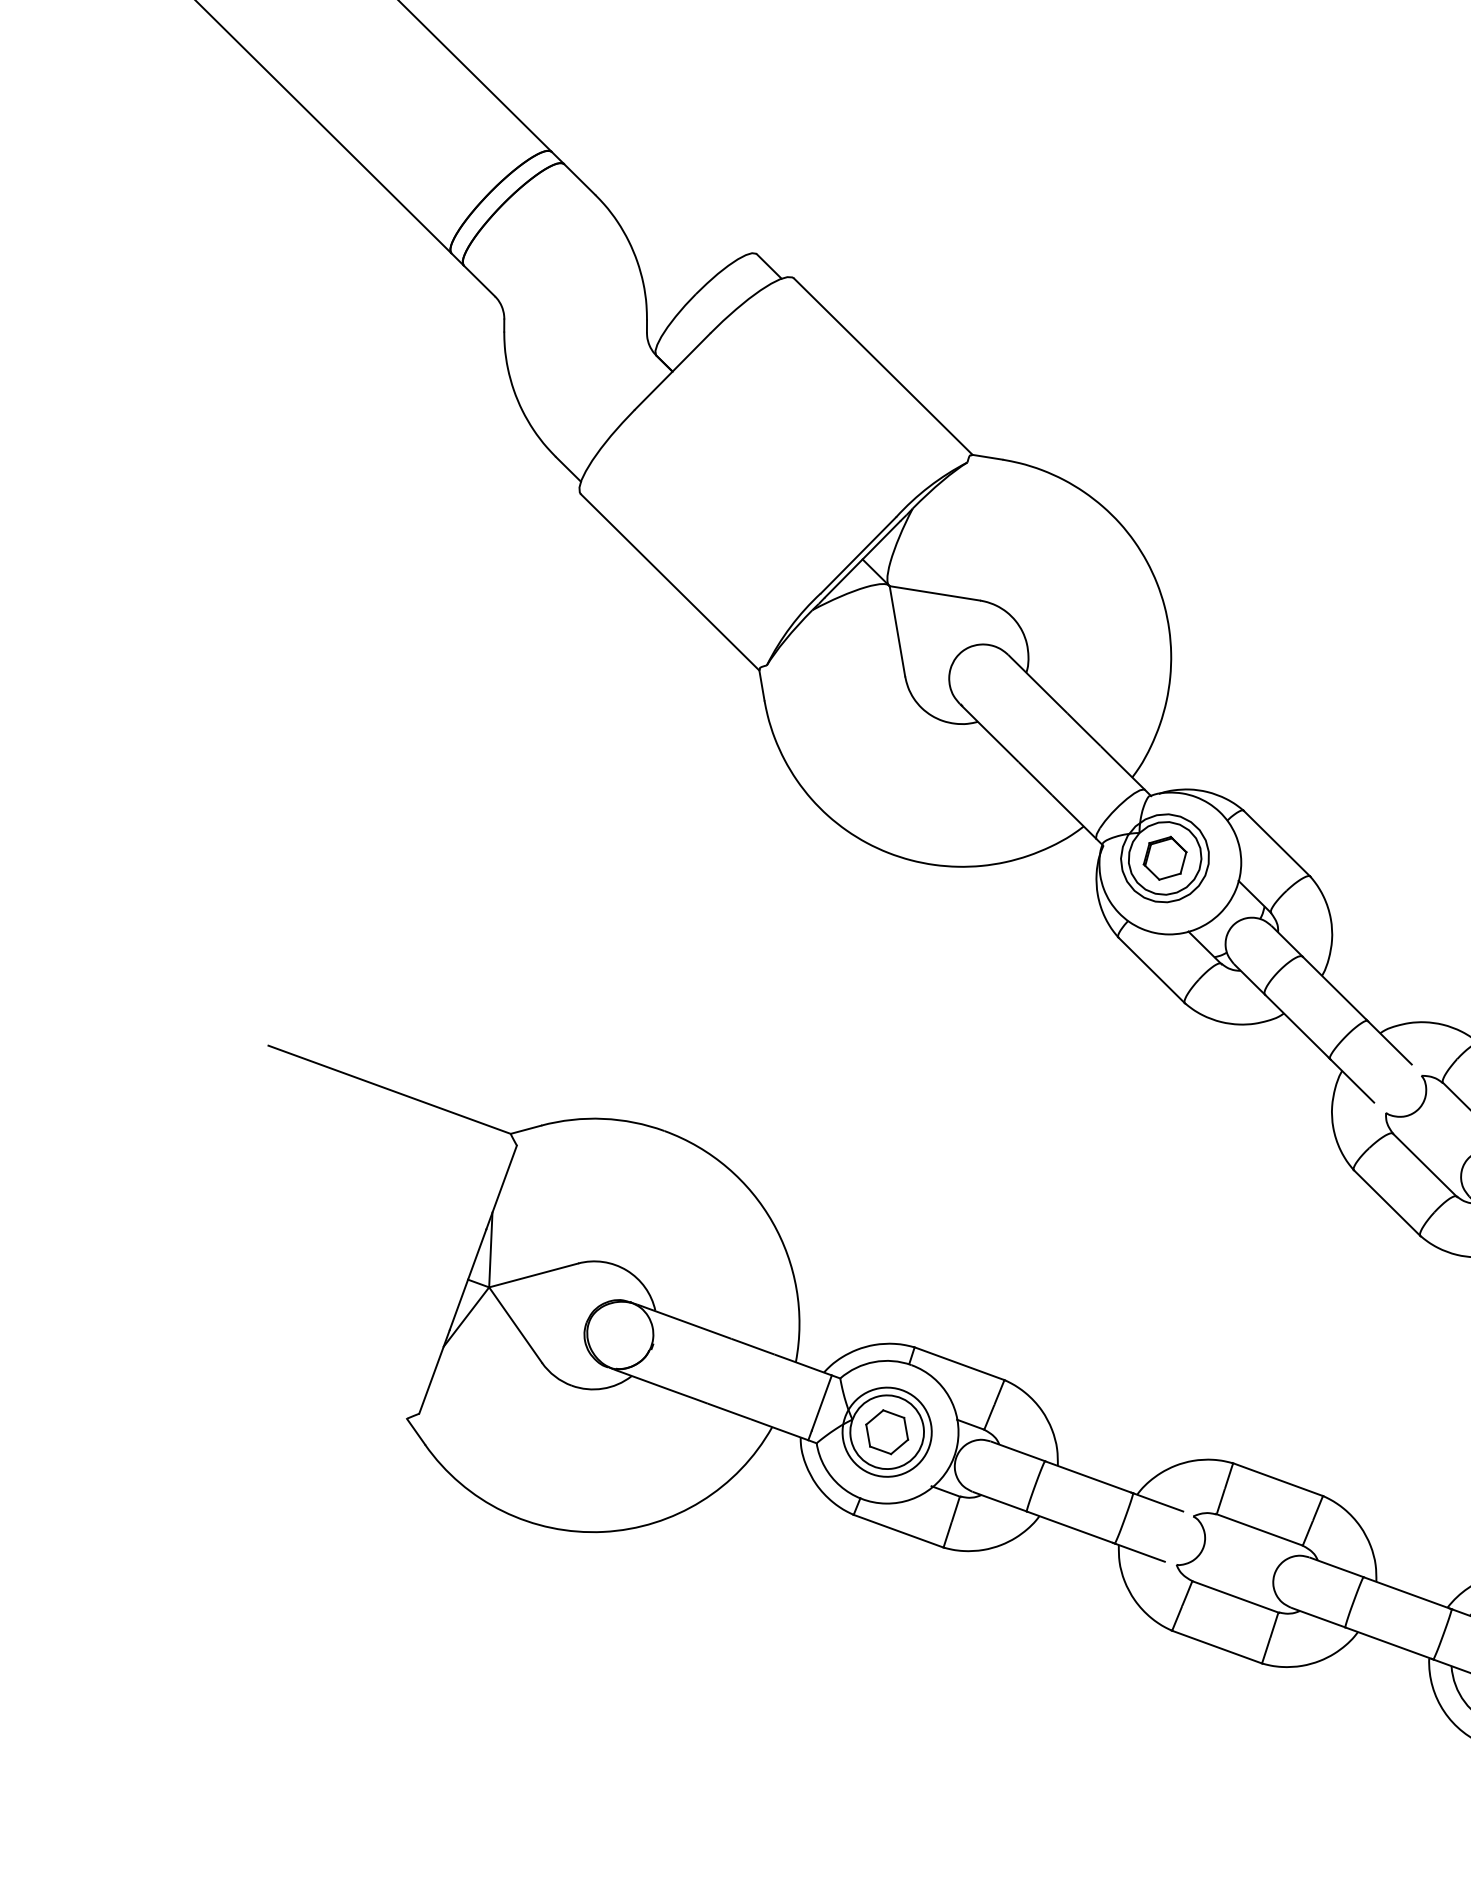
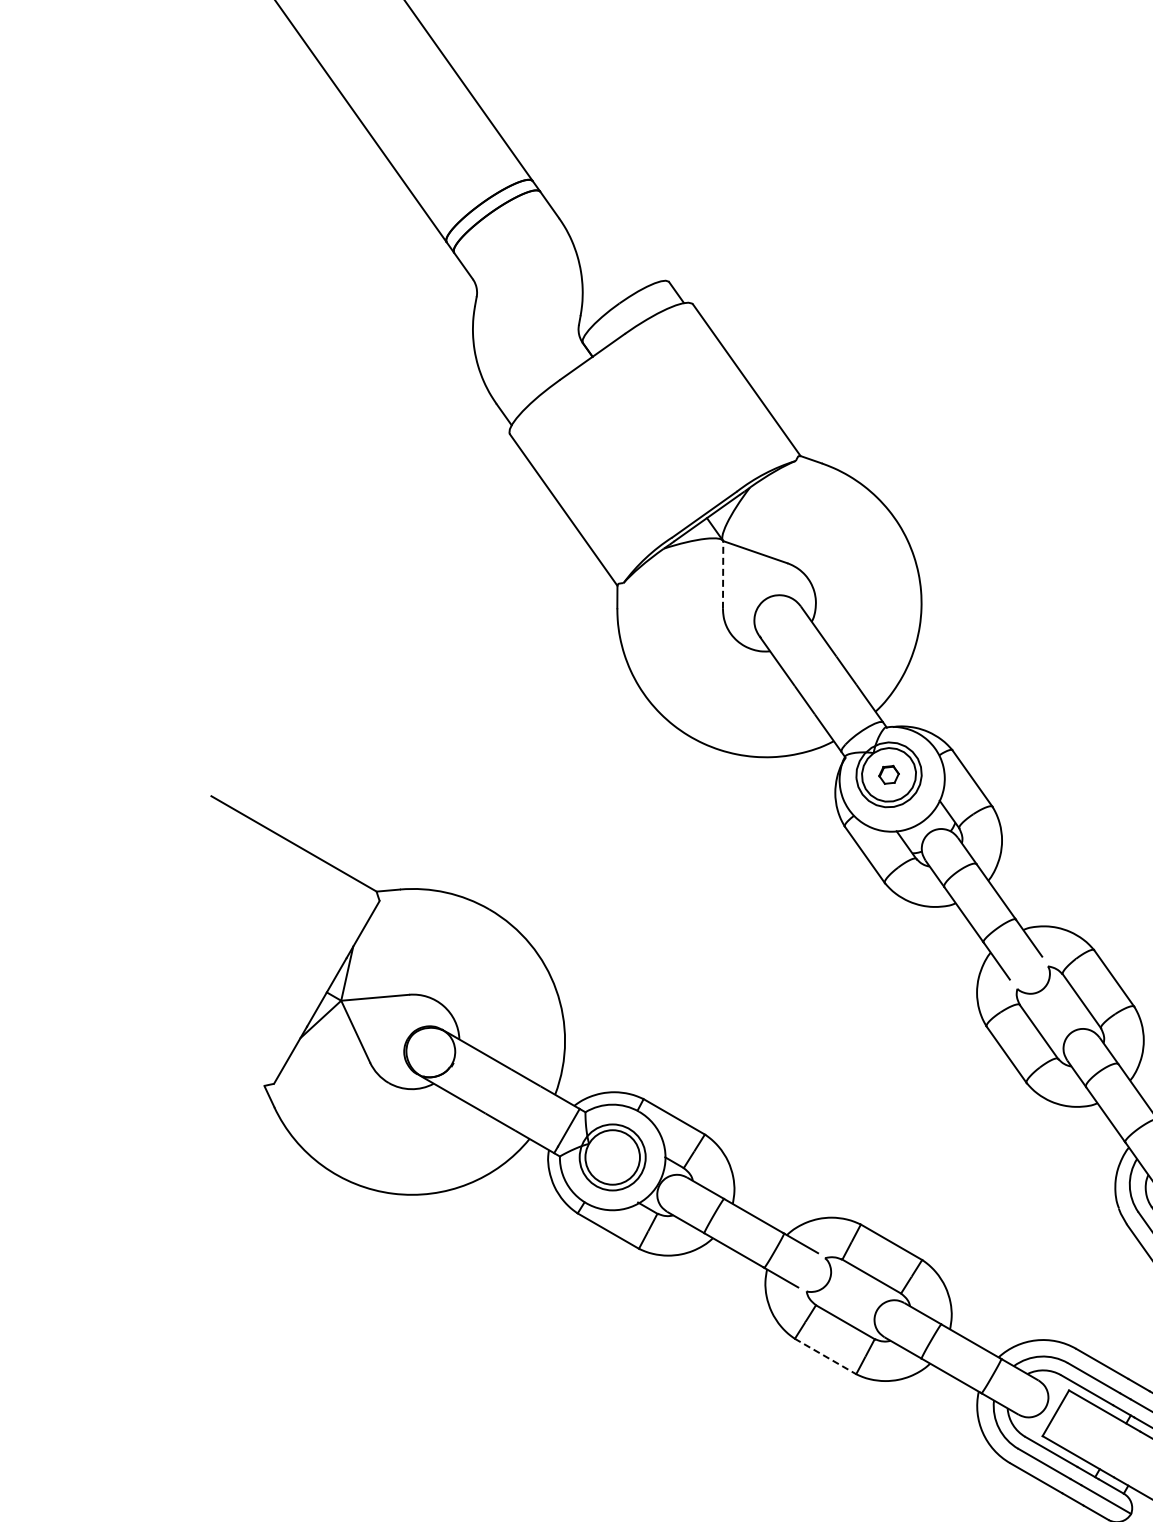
line: (898, 631) -> (723, 575), solid -> dashed
part: (1164, 857) -> (888, 774), size x0.6
part: (886, 1430) -> (612, 1156), removed
line: (1216, 1647) -> (825, 1356), solid -> dashed

